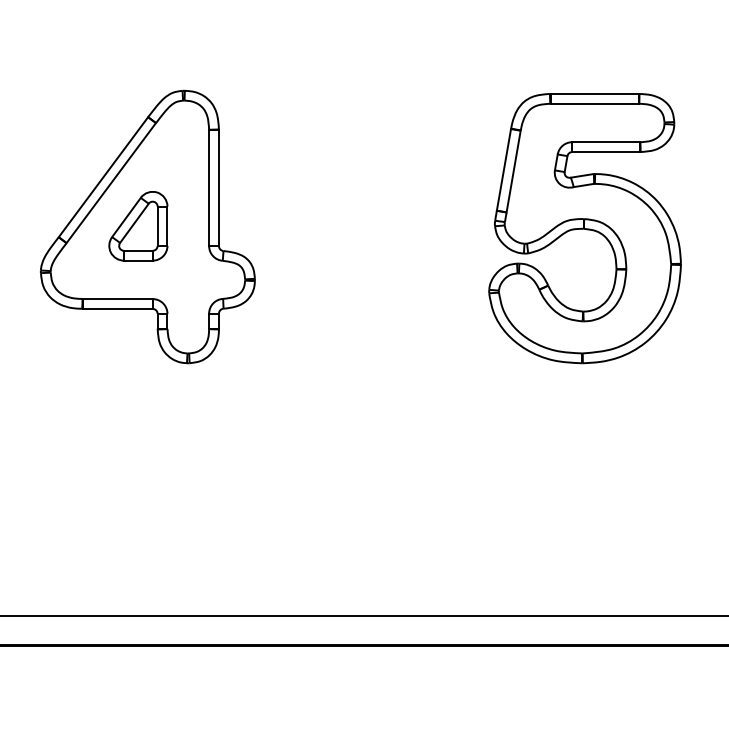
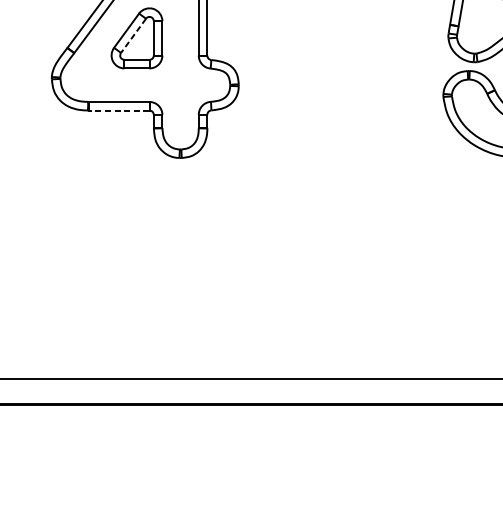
line: (134, 223) -> (133, 35), solid -> dashed
line: (117, 308) -> (118, 110), solid -> dashed

